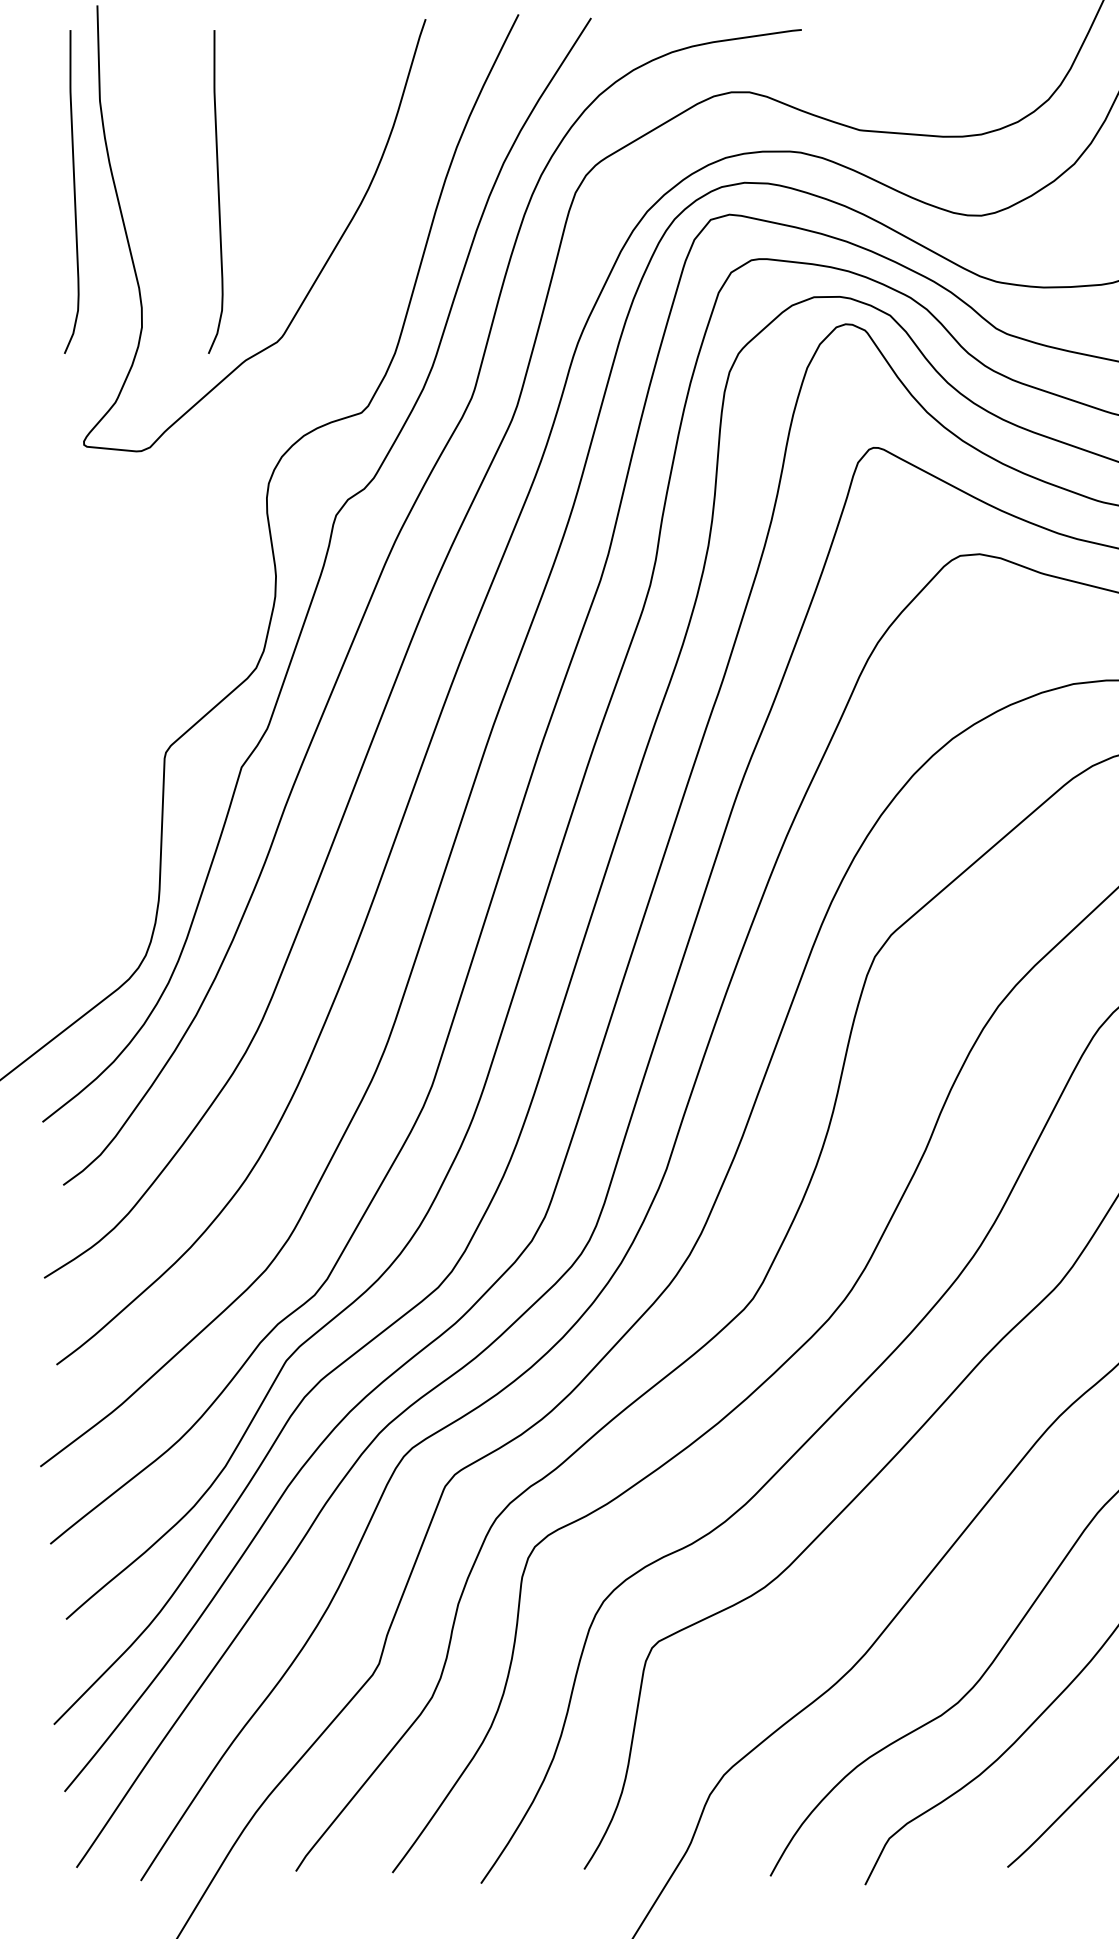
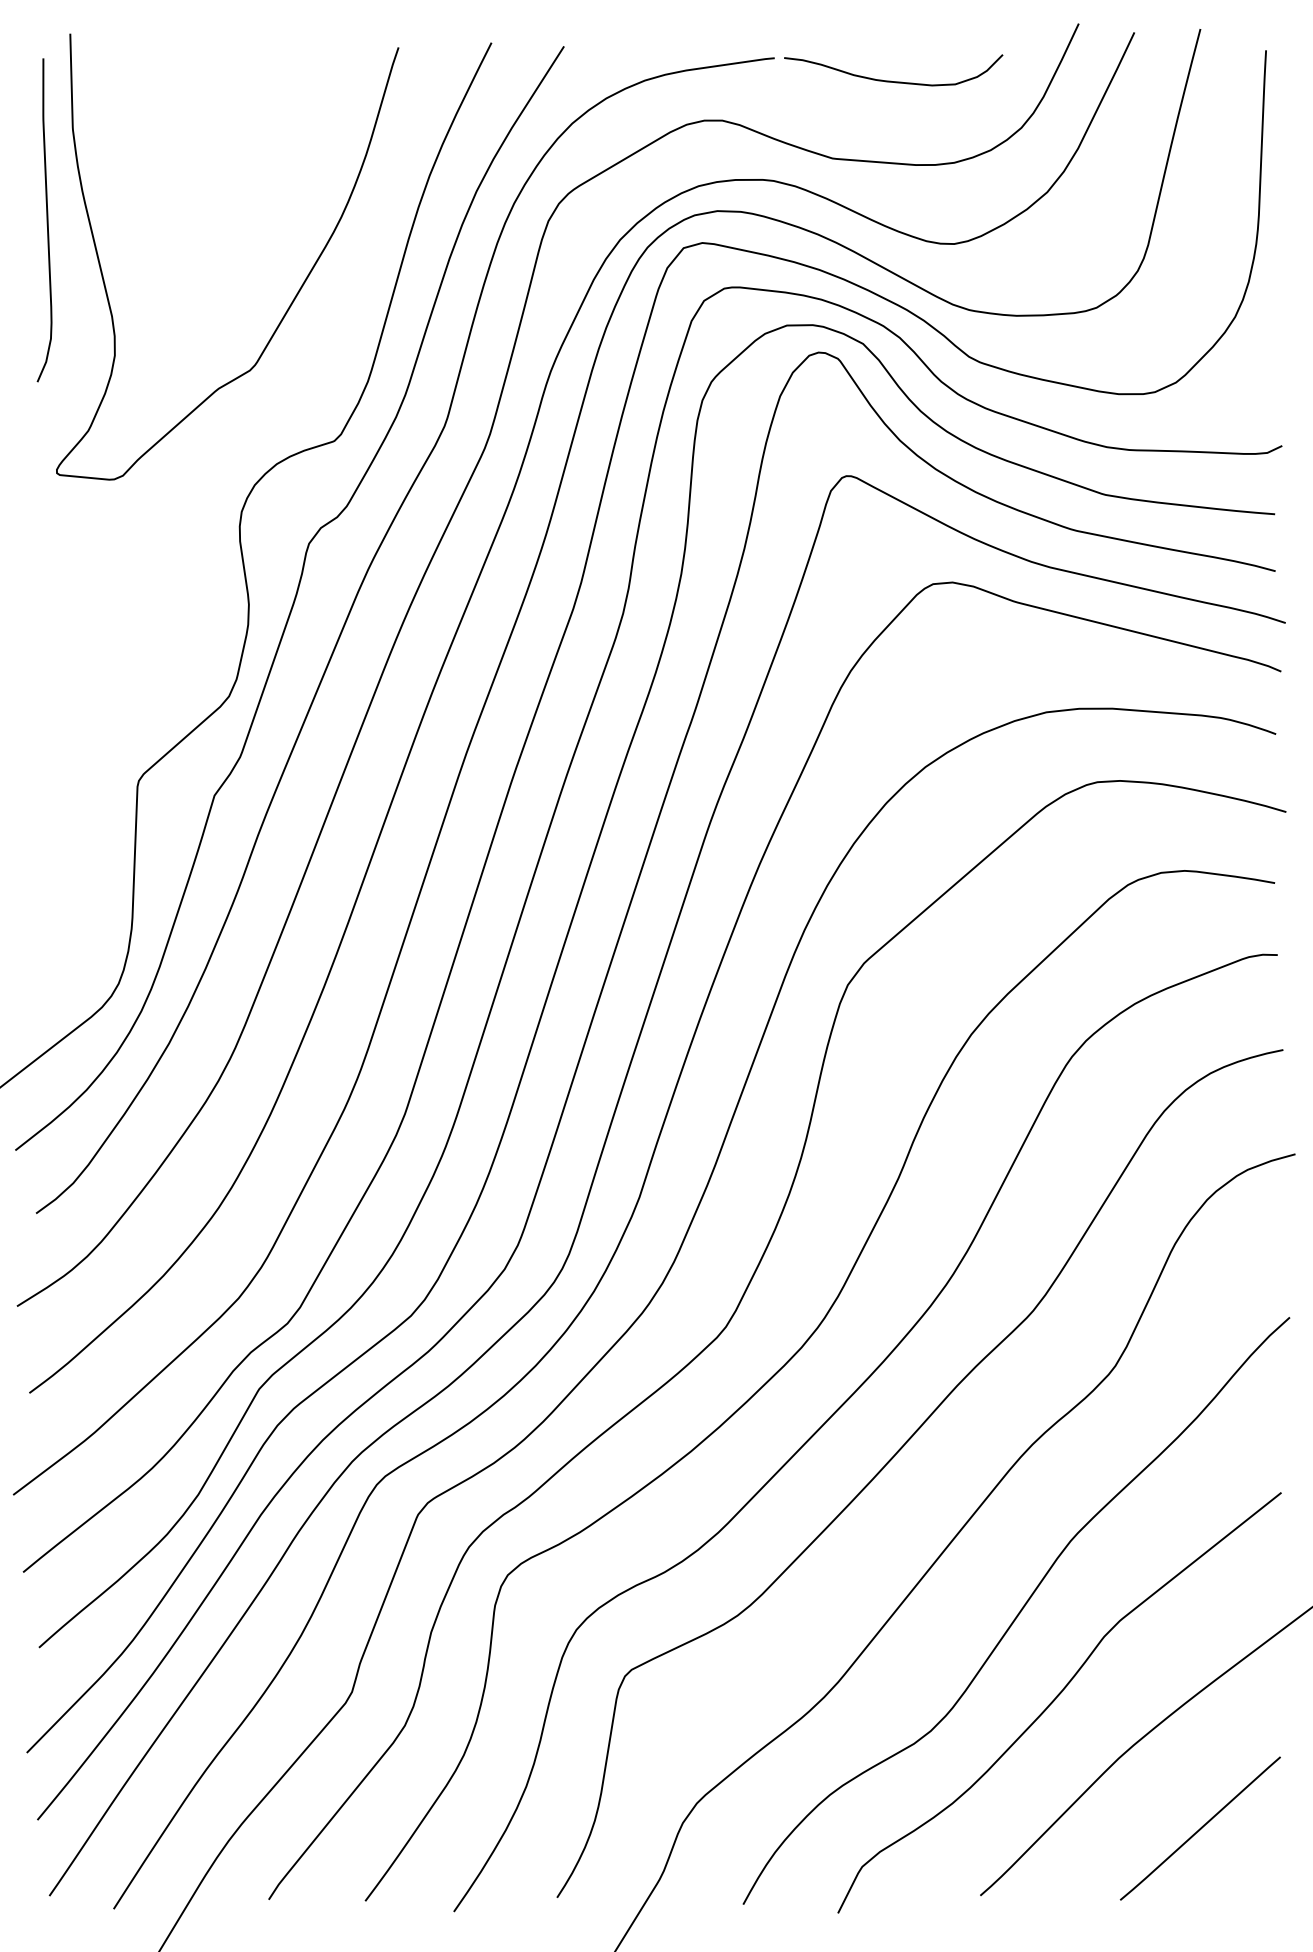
curve: (918, 52) -> (891, 80), added
curve: (217, 192) -> (190, 220), removed

